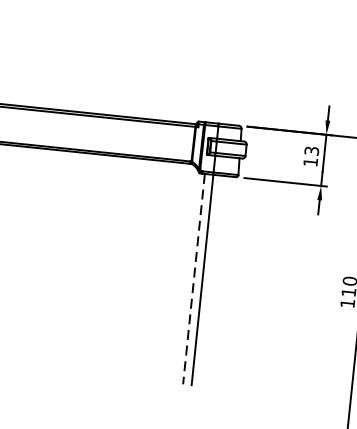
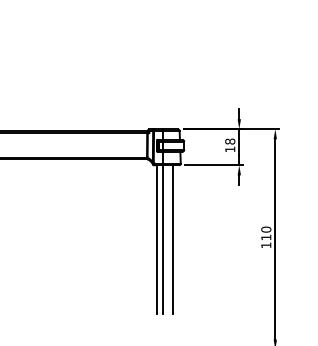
text: (312, 150) -> (230, 141), 13 -> 18
line: (194, 279) -> (157, 239), dashed -> solid
line: (216, 281) -> (173, 239), added

